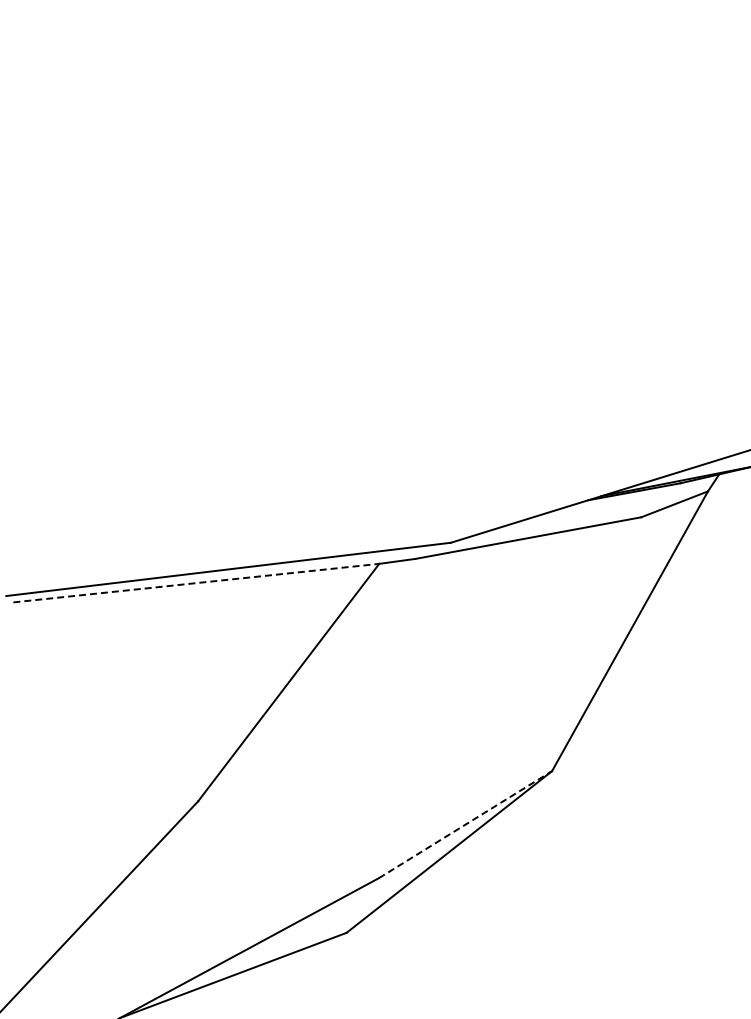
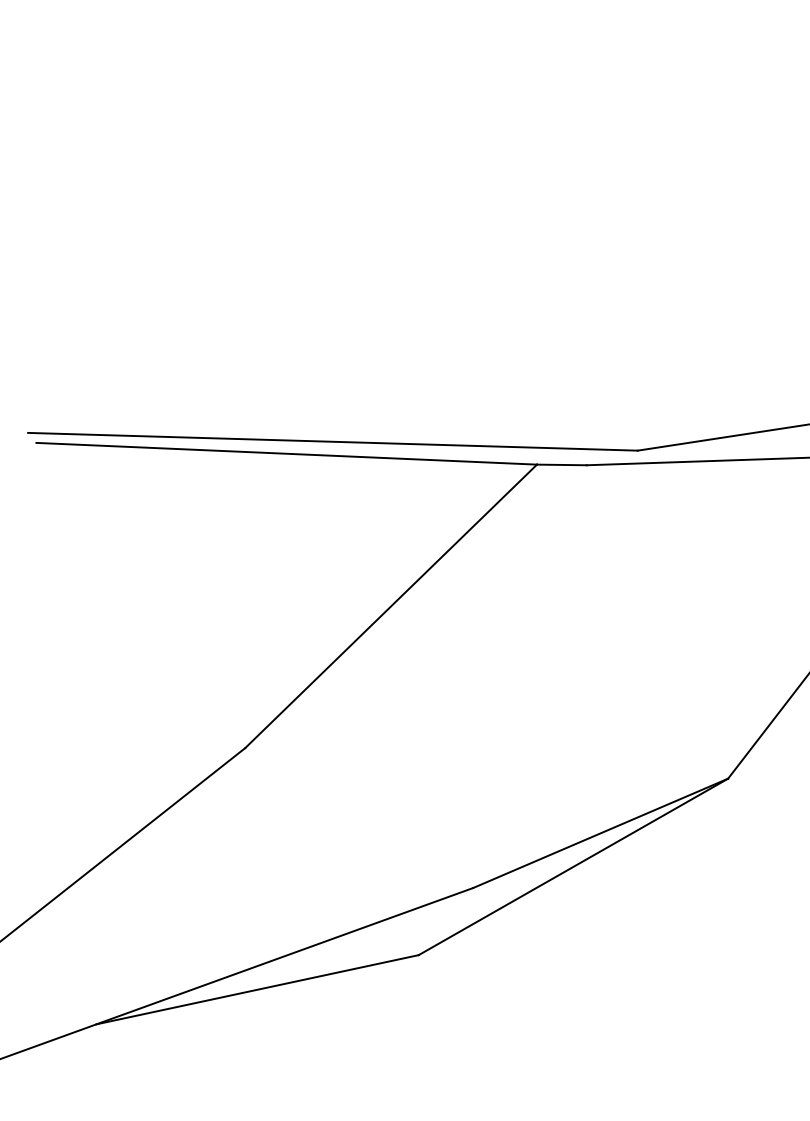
line: (196, 583) -> (286, 454), dashed -> solid
line: (465, 824) -> (600, 833), dashed -> solid

